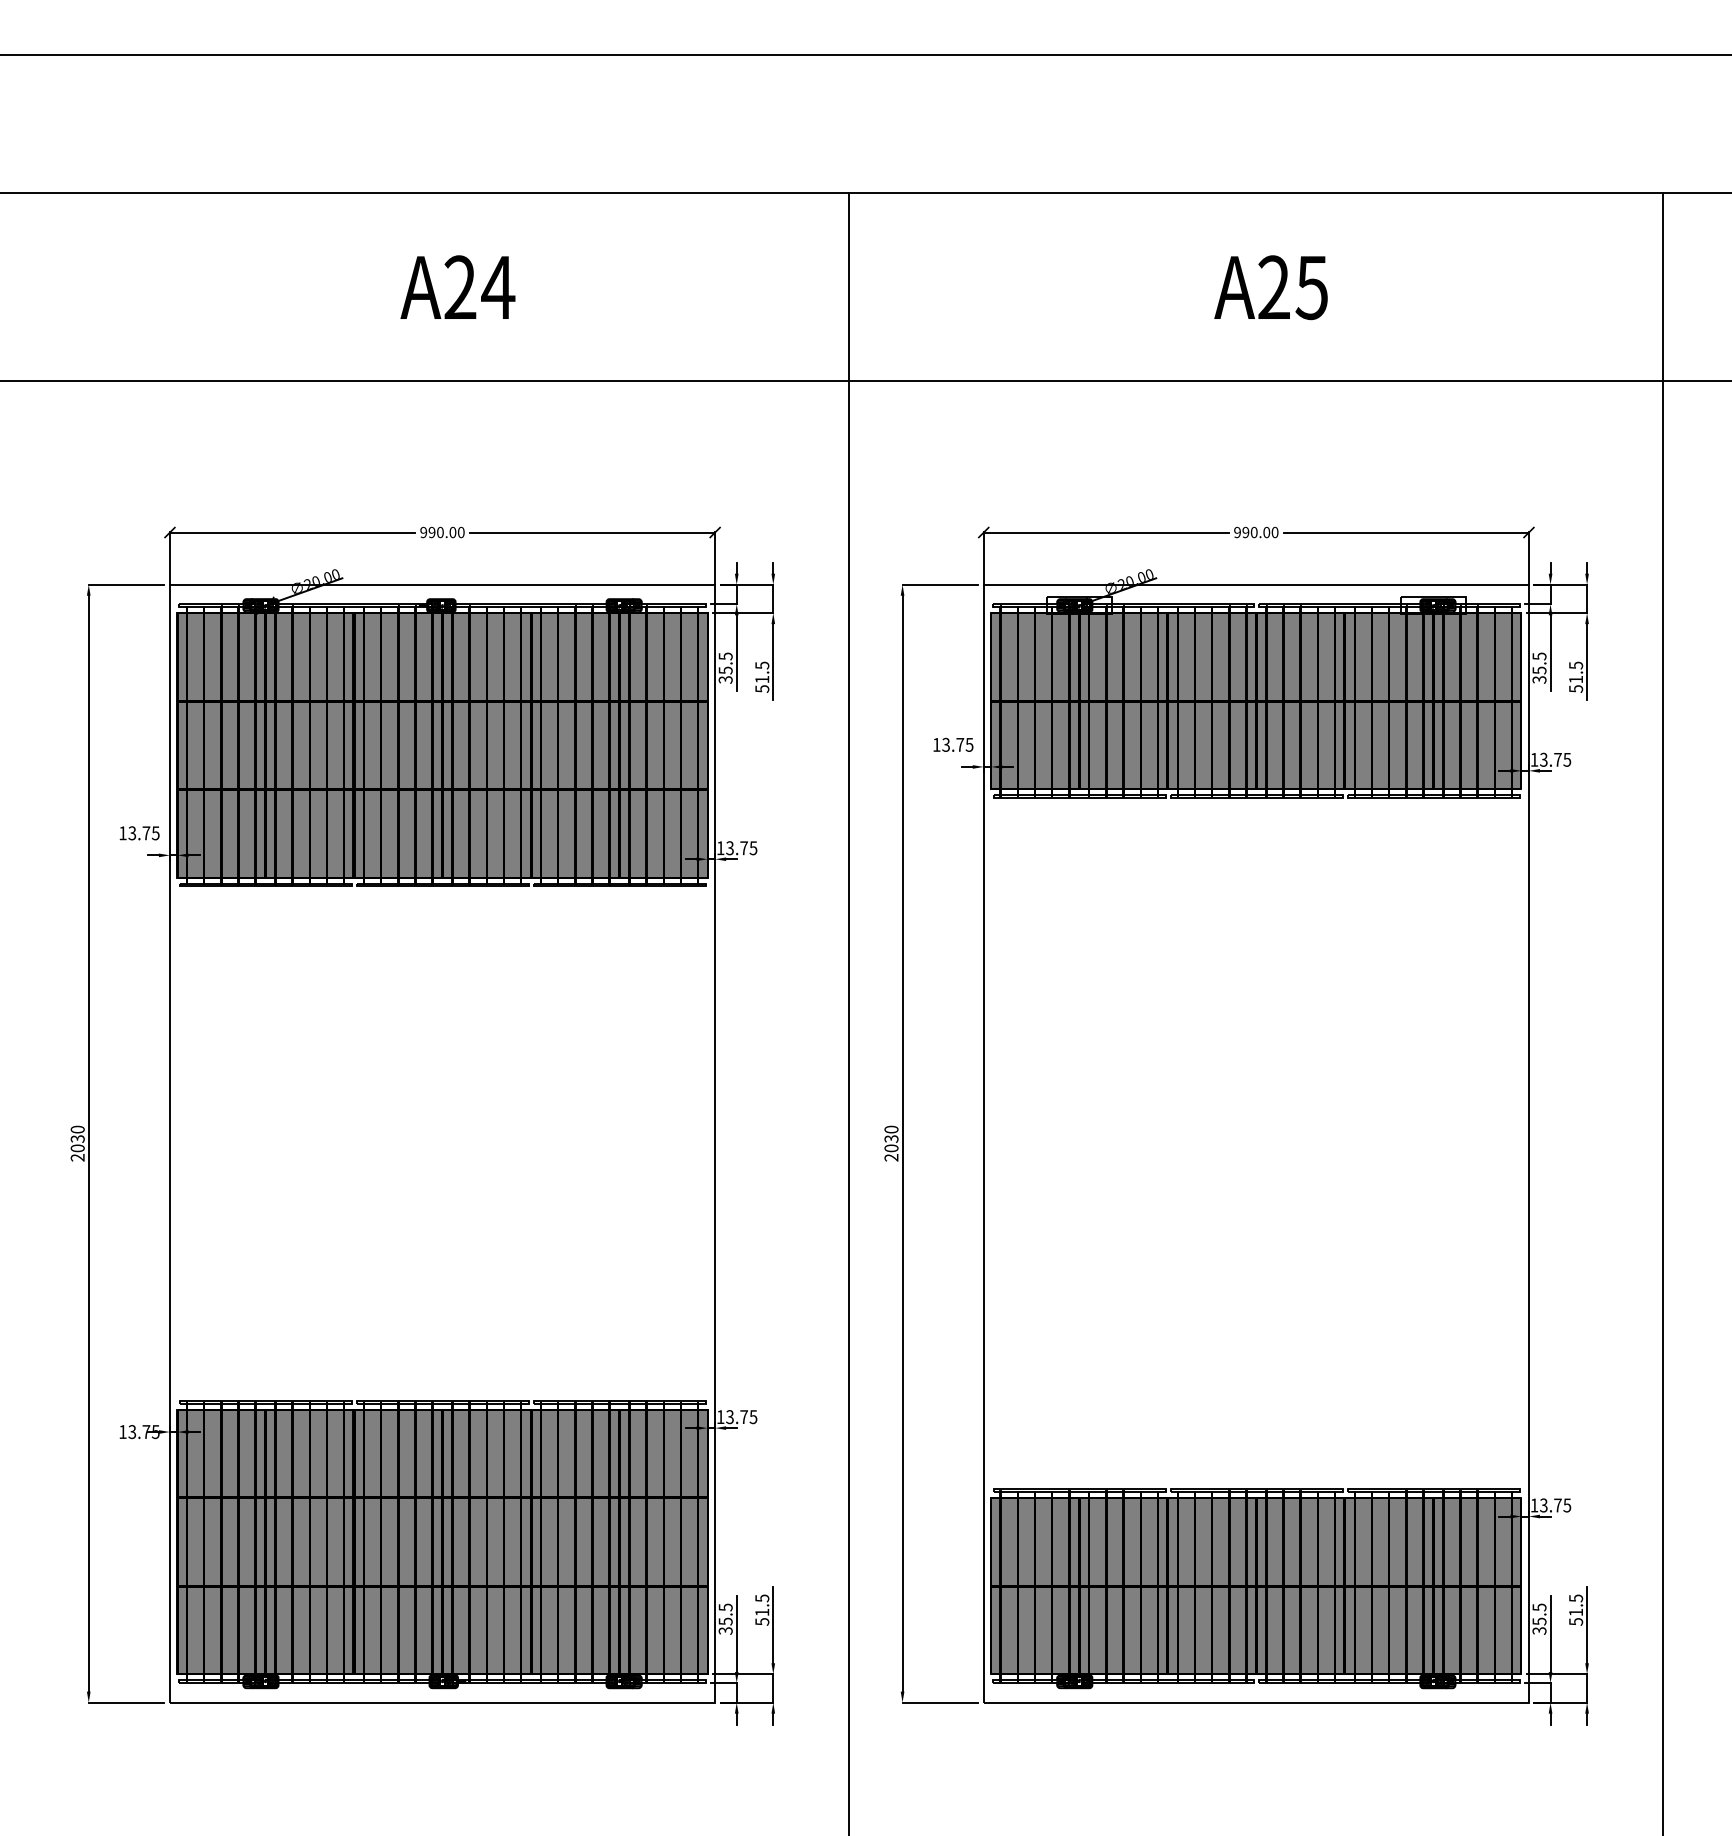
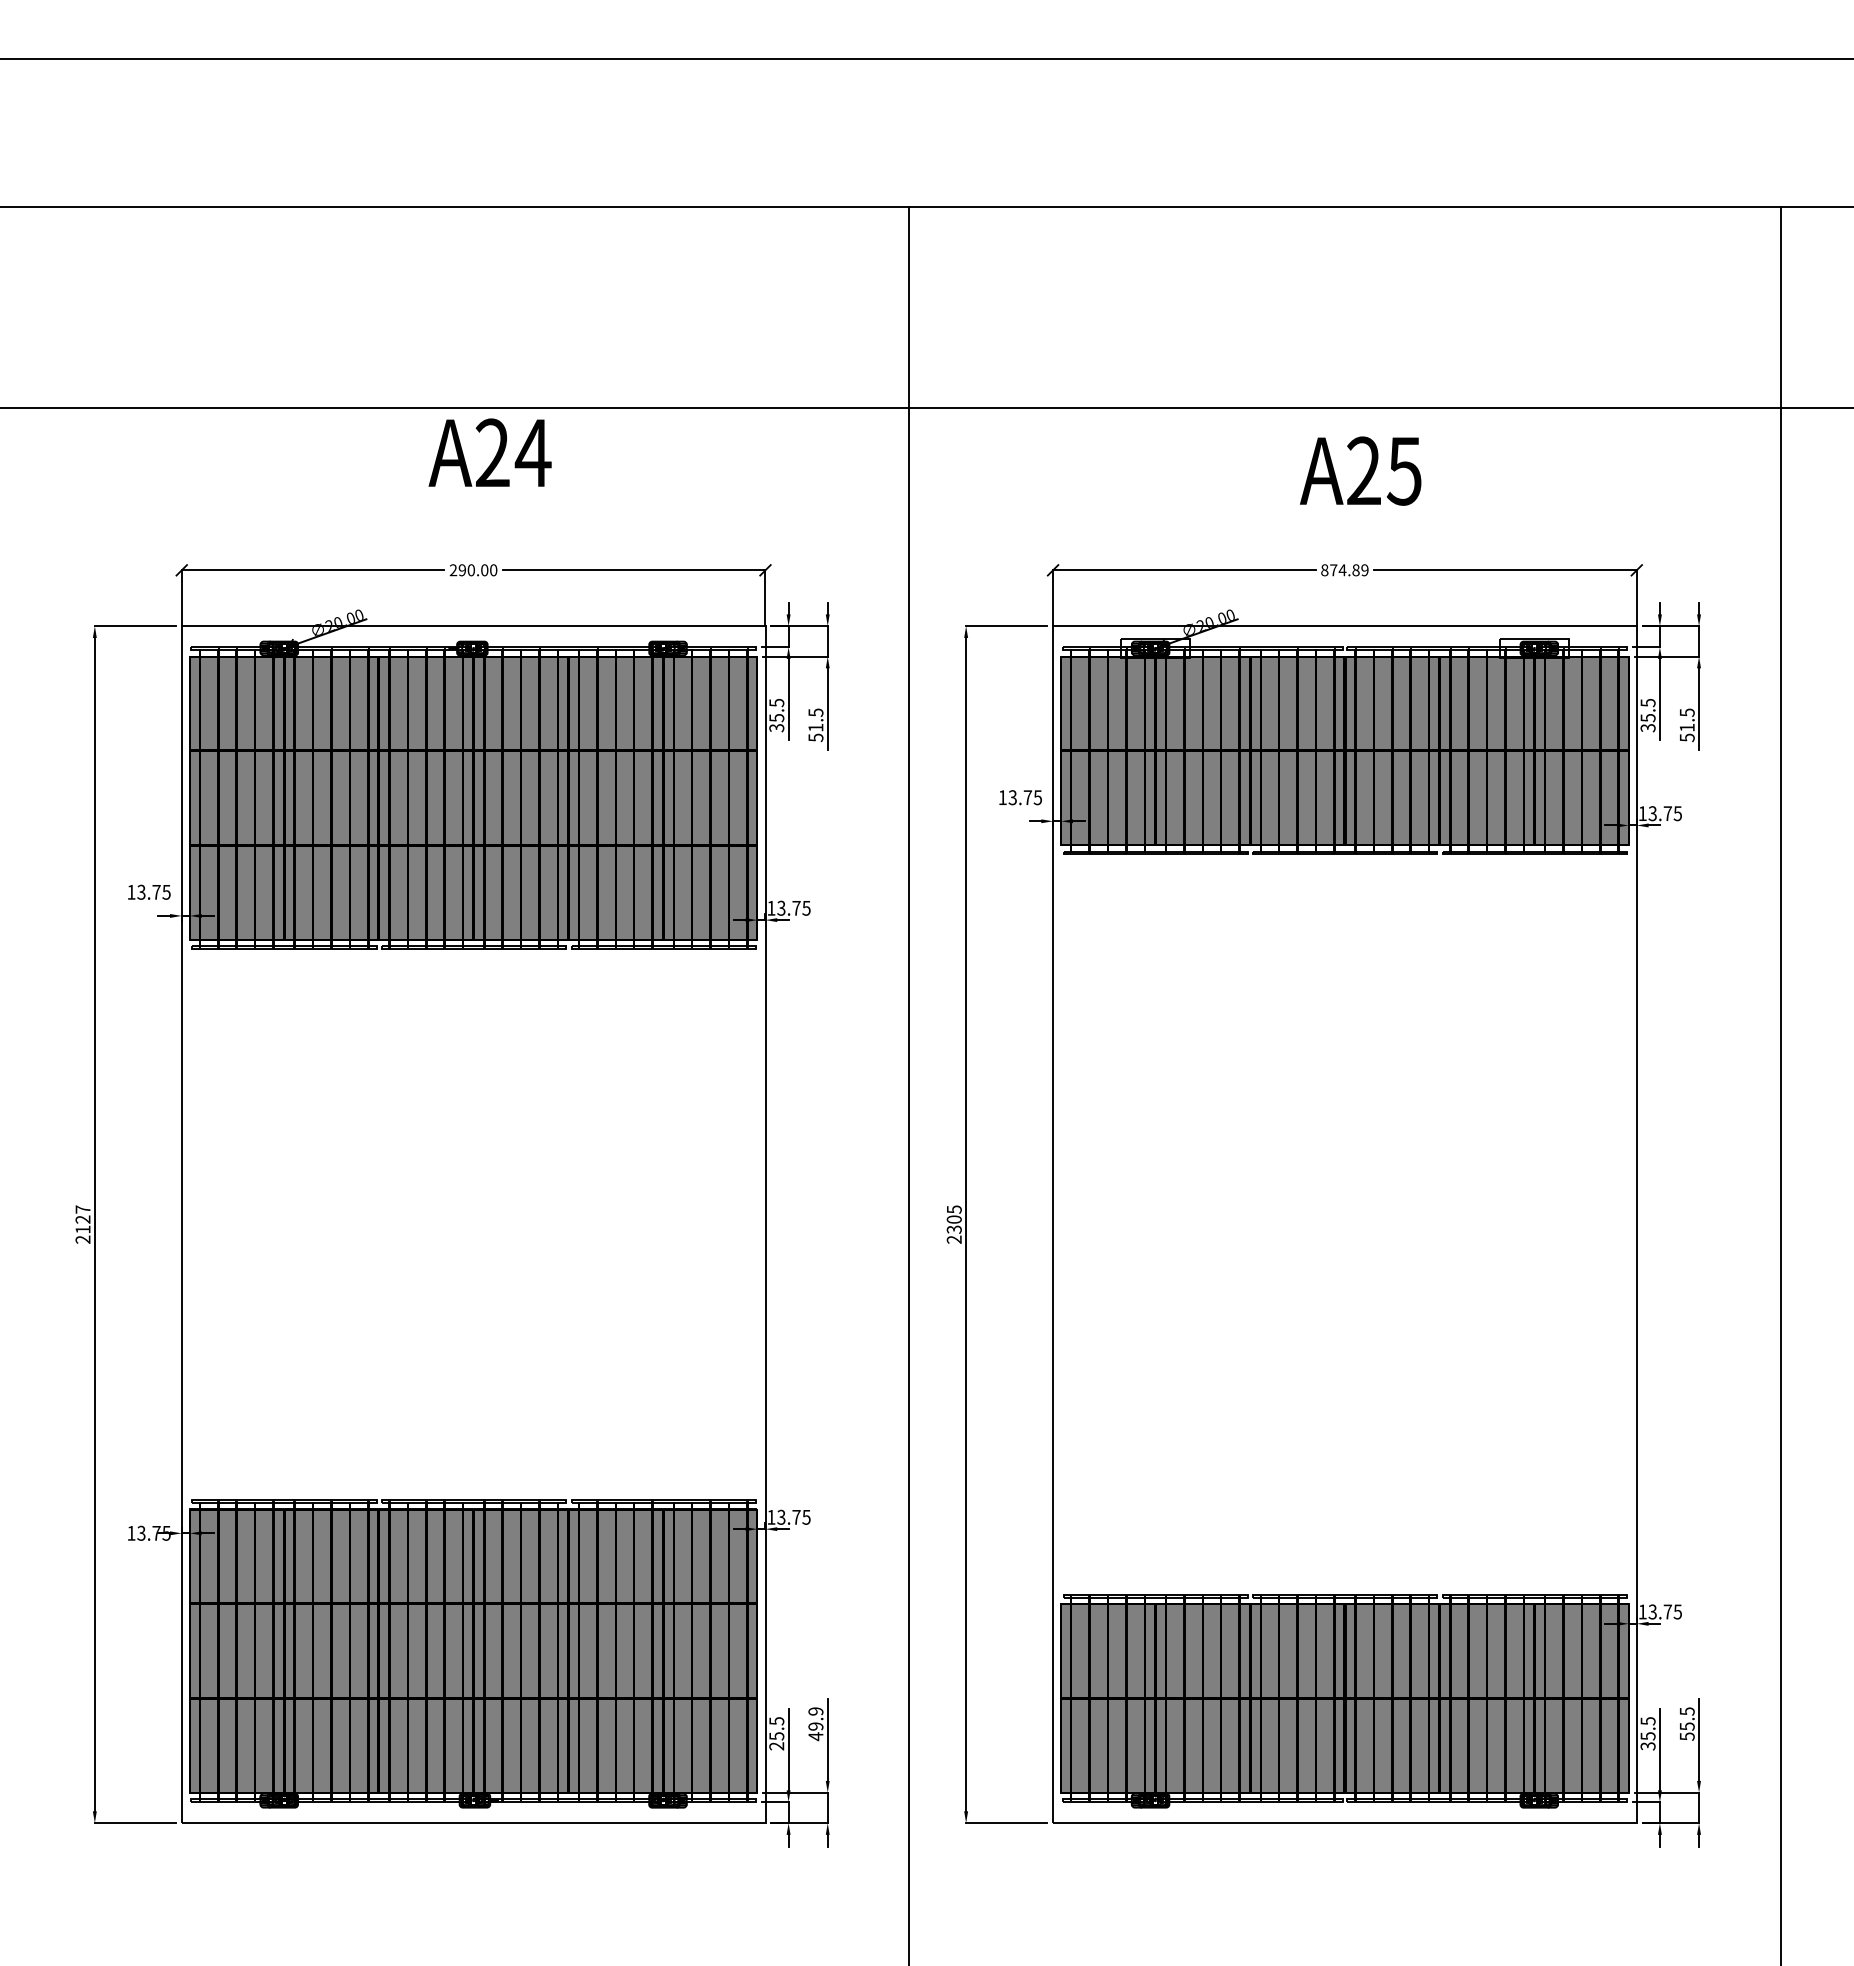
text: (457, 287) -> (489, 452), moved
text: (1270, 287) -> (1360, 470), moved
text: (423, 532) -> (453, 570), 990.00 -> 290.00
text: (1255, 532) -> (1344, 570), 990.00 -> 874.89
text: (77, 1138) -> (82, 1219), 2030 -> 2127
text: (890, 1138) -> (953, 1219), 2030 -> 2305
text: (761, 1610) -> (815, 1724), 51.5 -> 49.9
text: (1576, 1612) -> (1687, 1726), 51.5 -> 55.5
text: (725, 1631) -> (776, 1746), 35.5 -> 25.5

